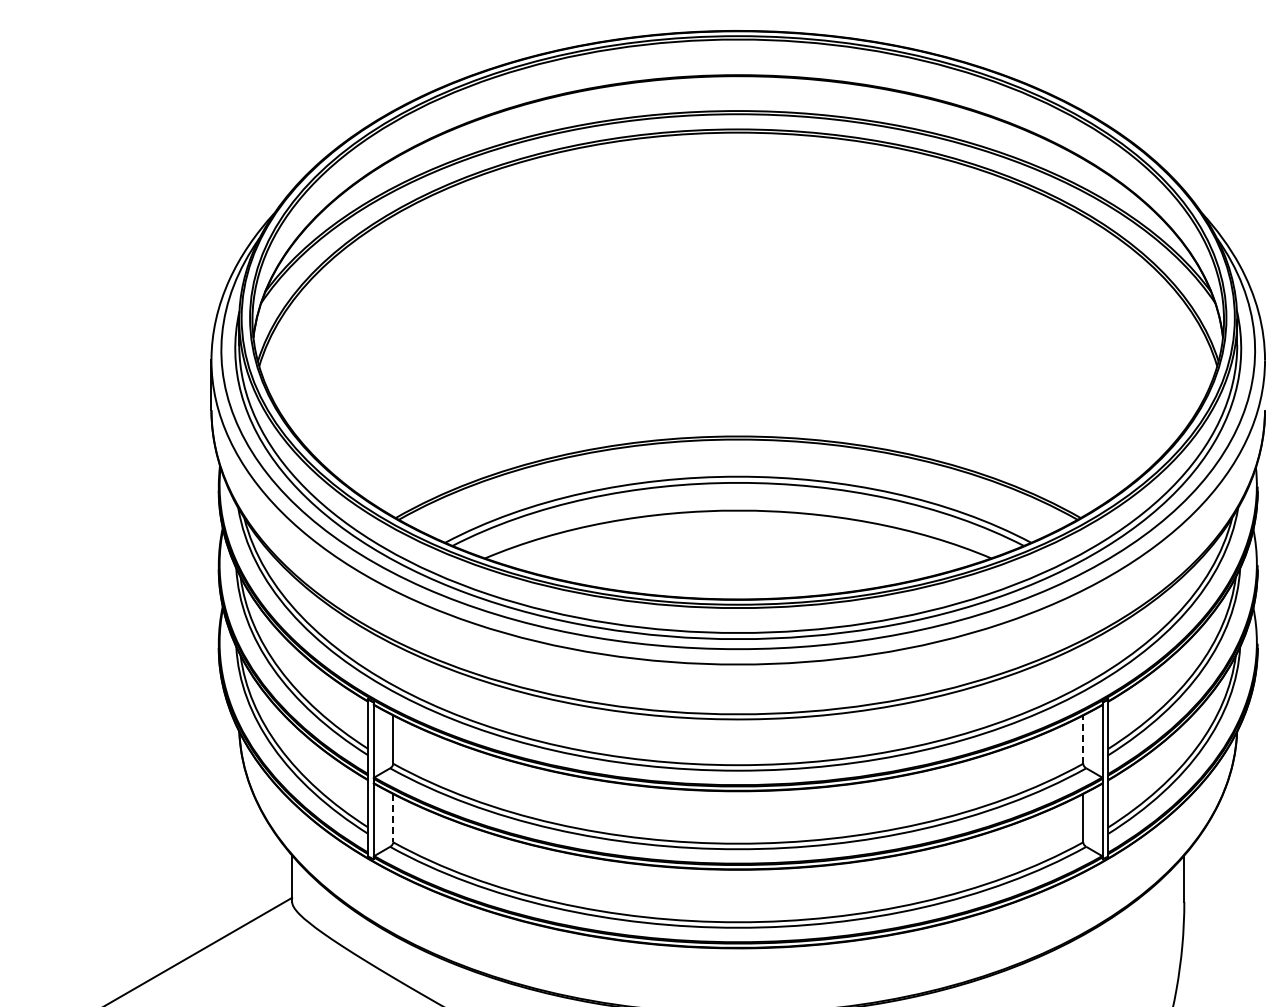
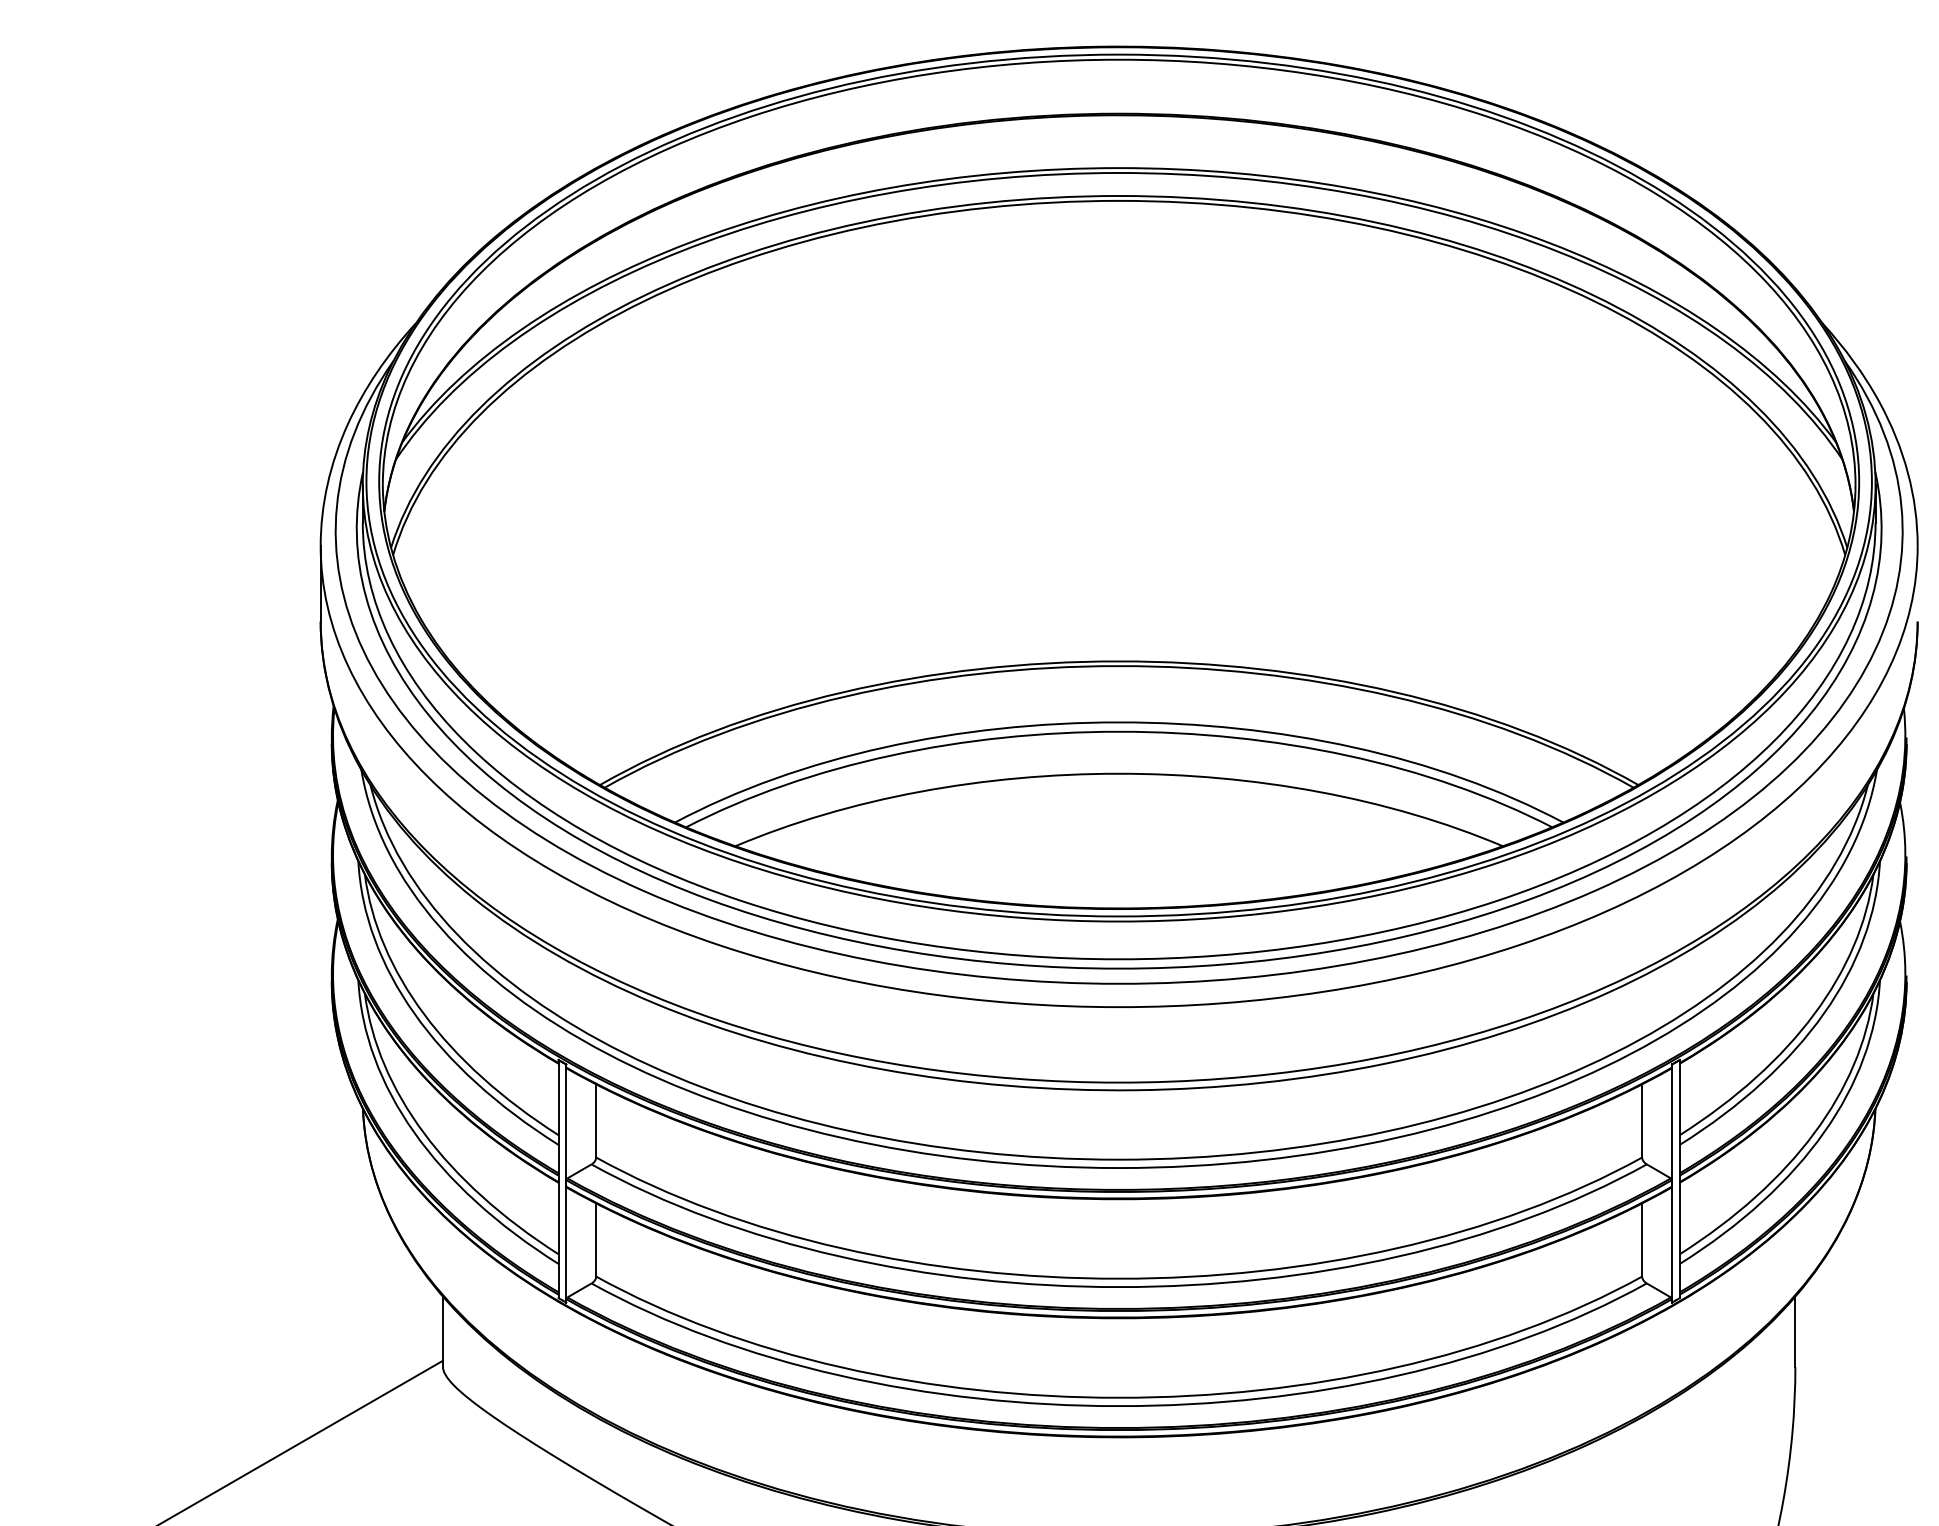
line: (1083, 739) -> (1642, 1120), dashed -> solid
line: (393, 818) -> (596, 1240), dashed -> solid

